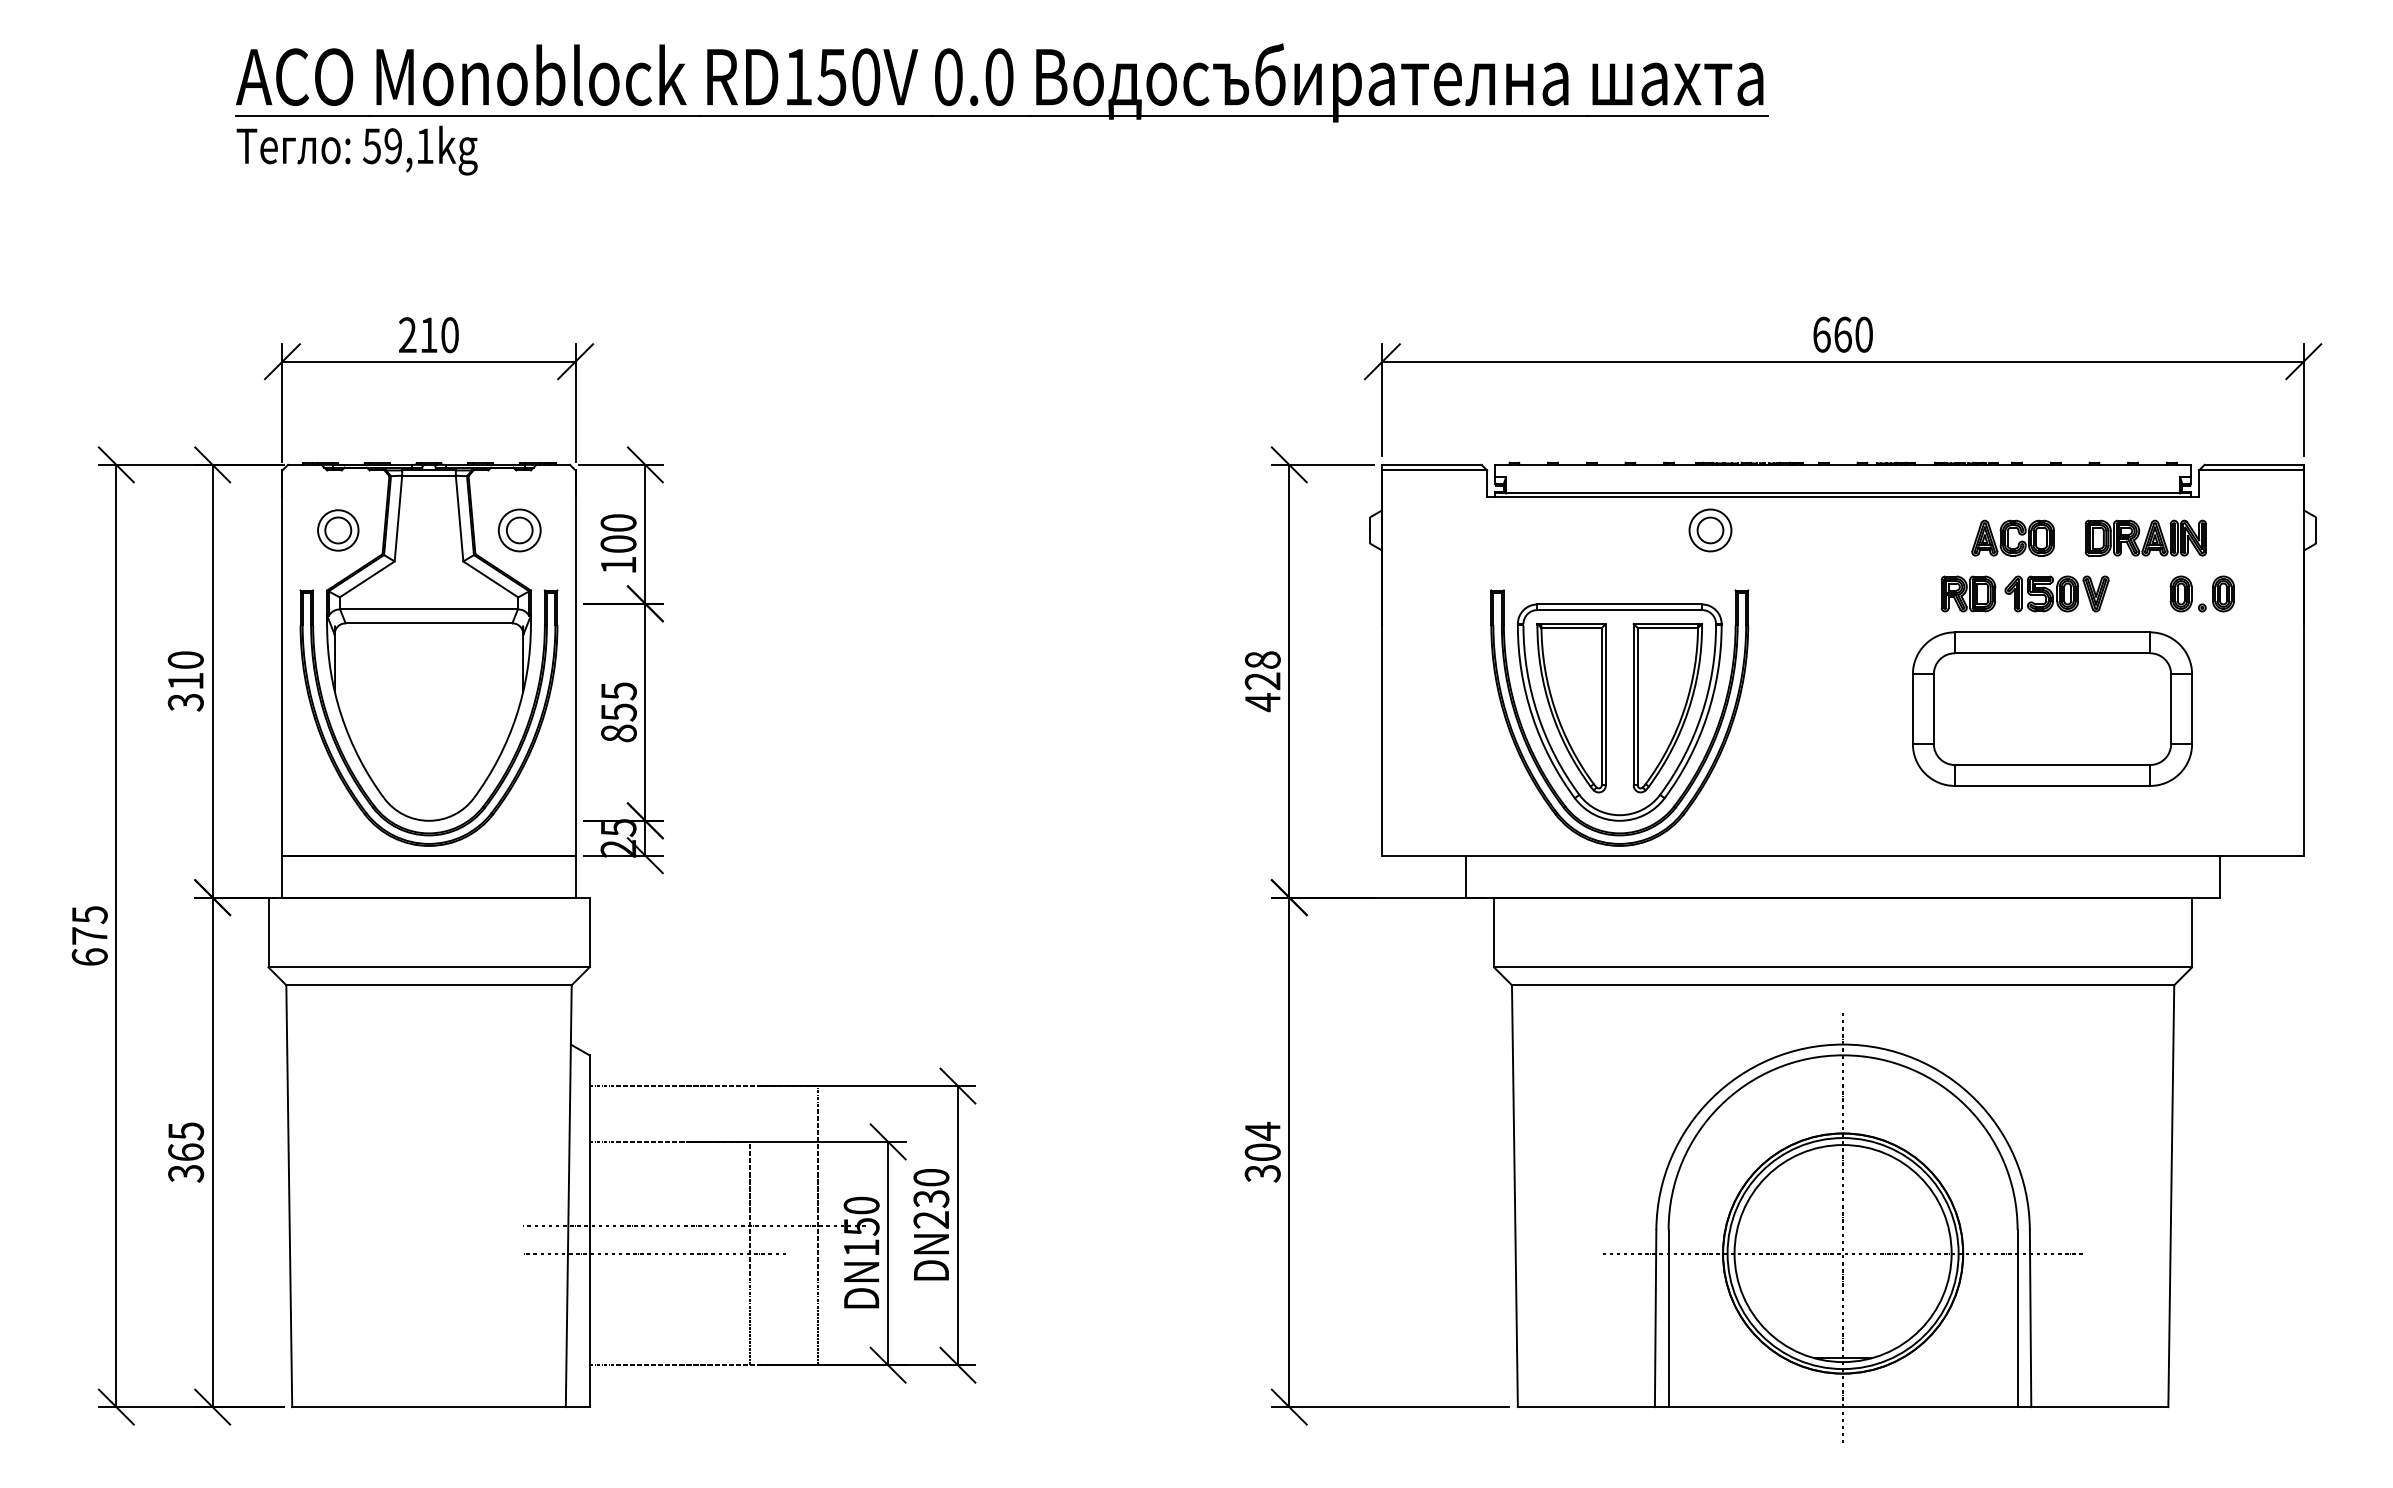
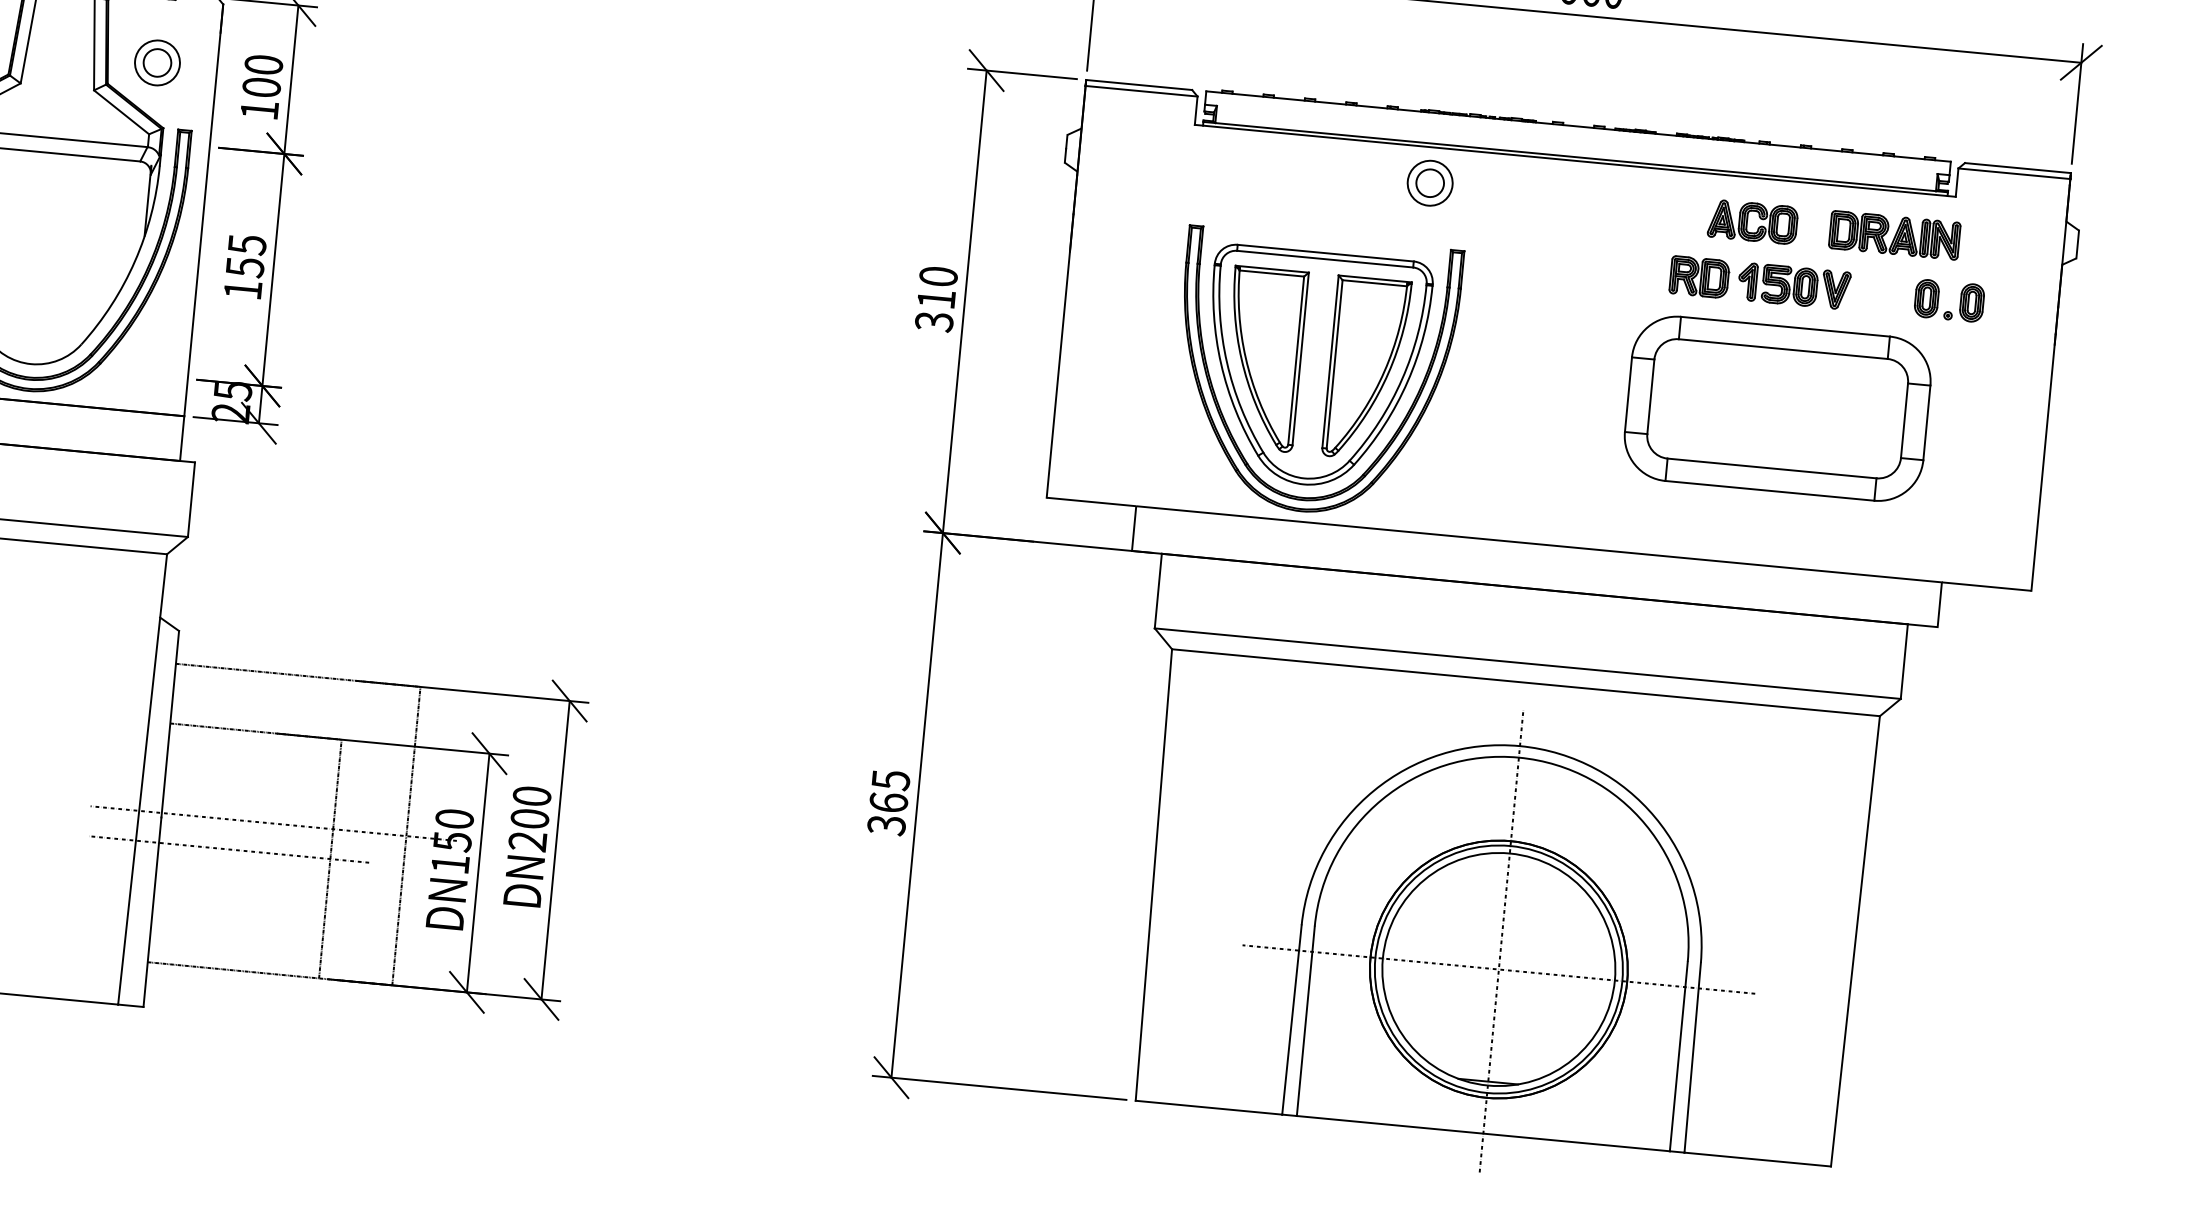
text: (1262, 681) -> (936, 299), 428 -> 310
text: (618, 733) -> (242, 289), 855 -> 155
text: (1262, 1140) -> (889, 790), 304 -> 365
text: (931, 1198) -> (530, 818), DN230 -> DN200

